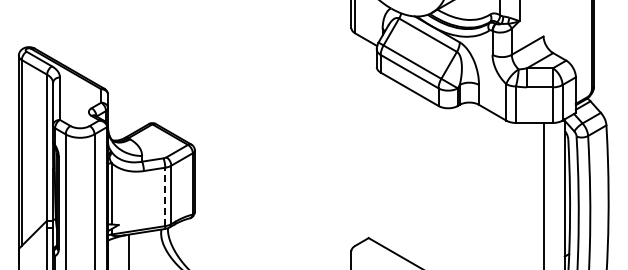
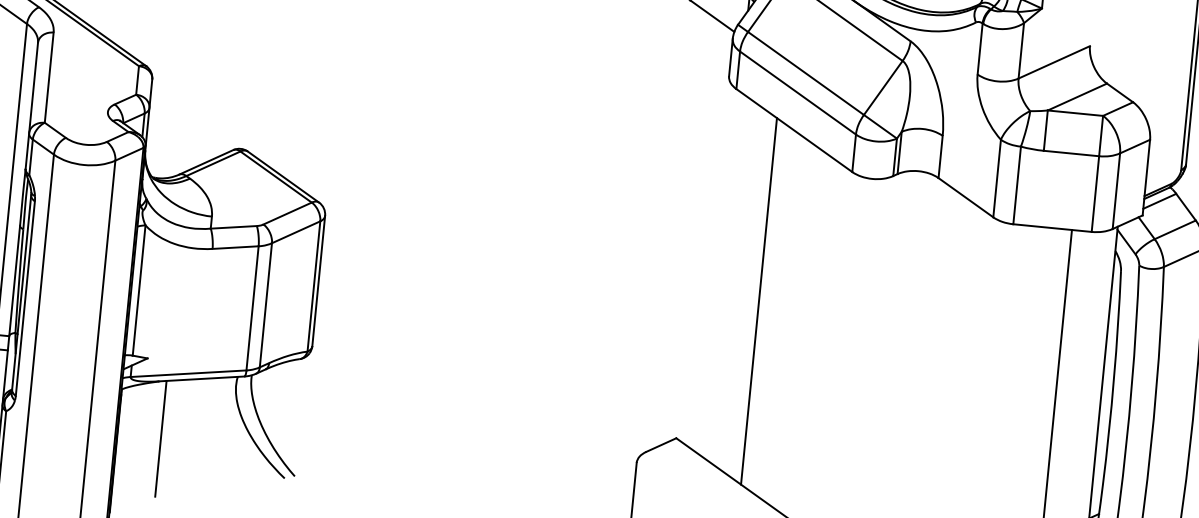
line: (400, 170) -> (757, 301), added
line: (165, 196) -> (253, 307), dashed -> solid

